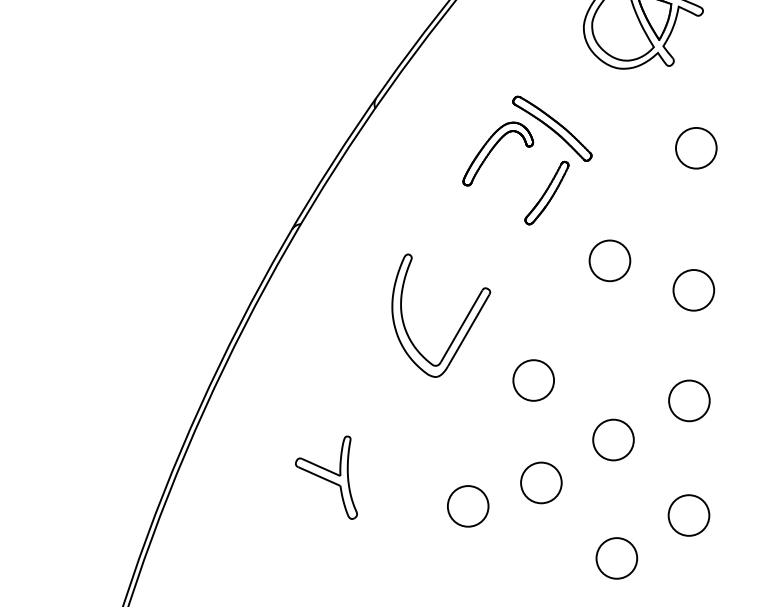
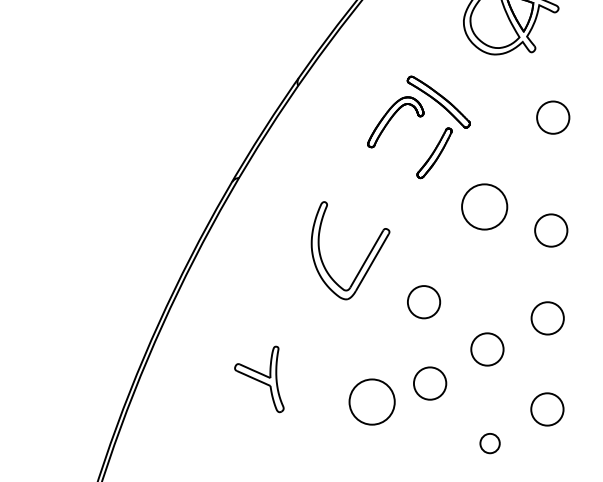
circle: (609, 261) -> (484, 207), size x1.4
circle: (467, 506) -> (371, 402), size x1.4
circle: (616, 558) -> (489, 443), size x0.6

